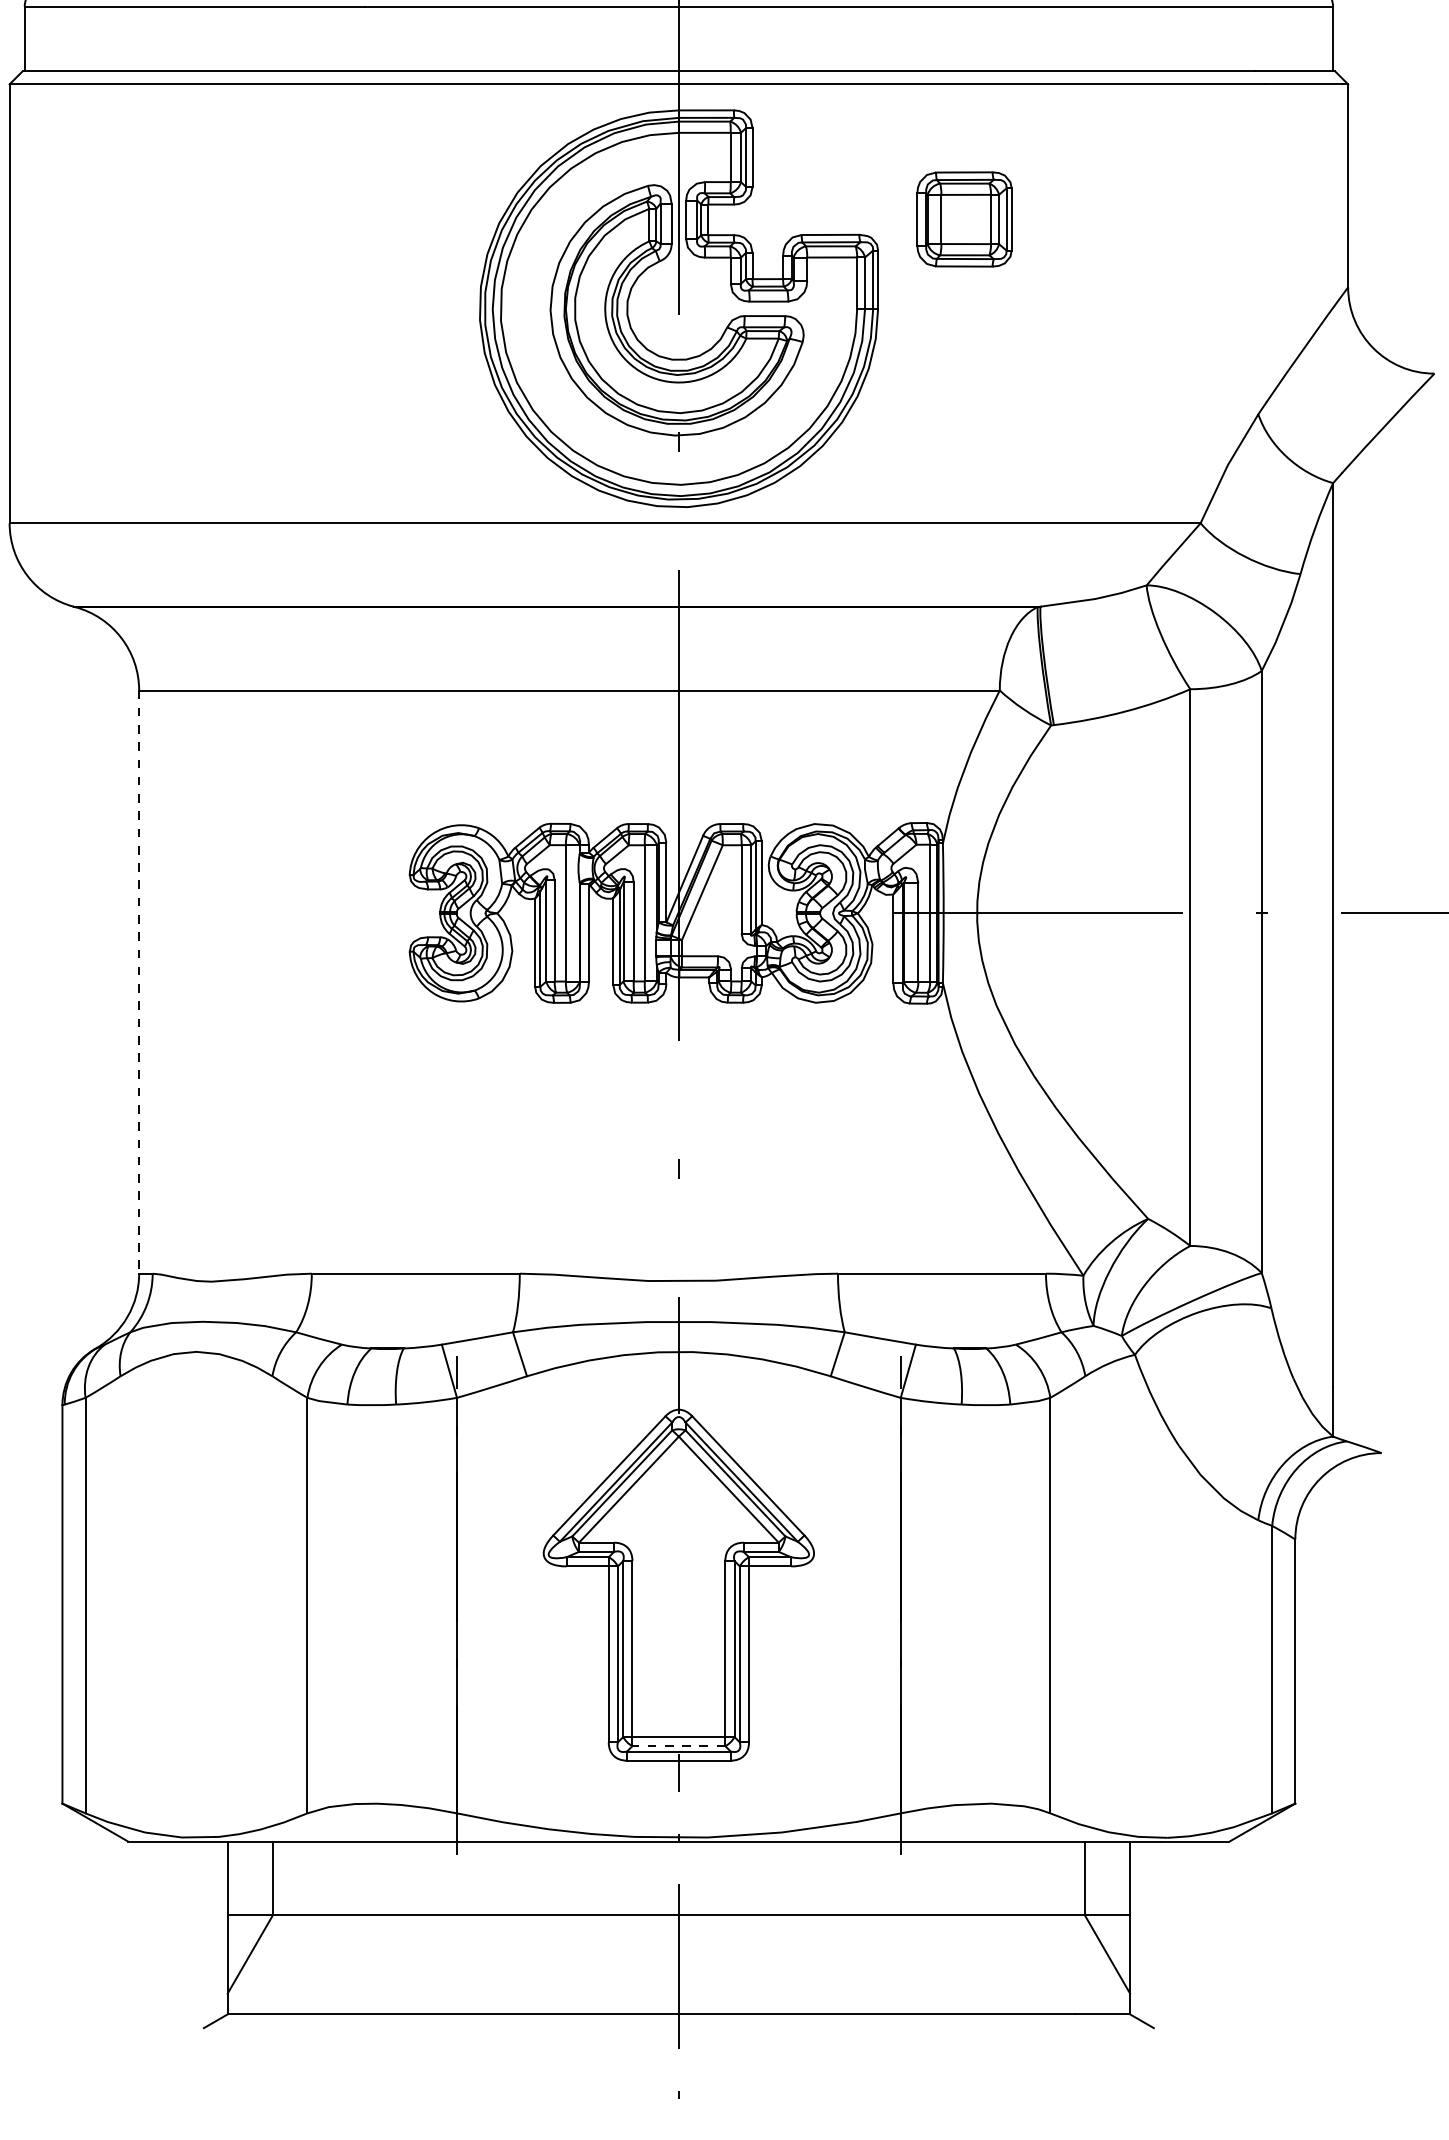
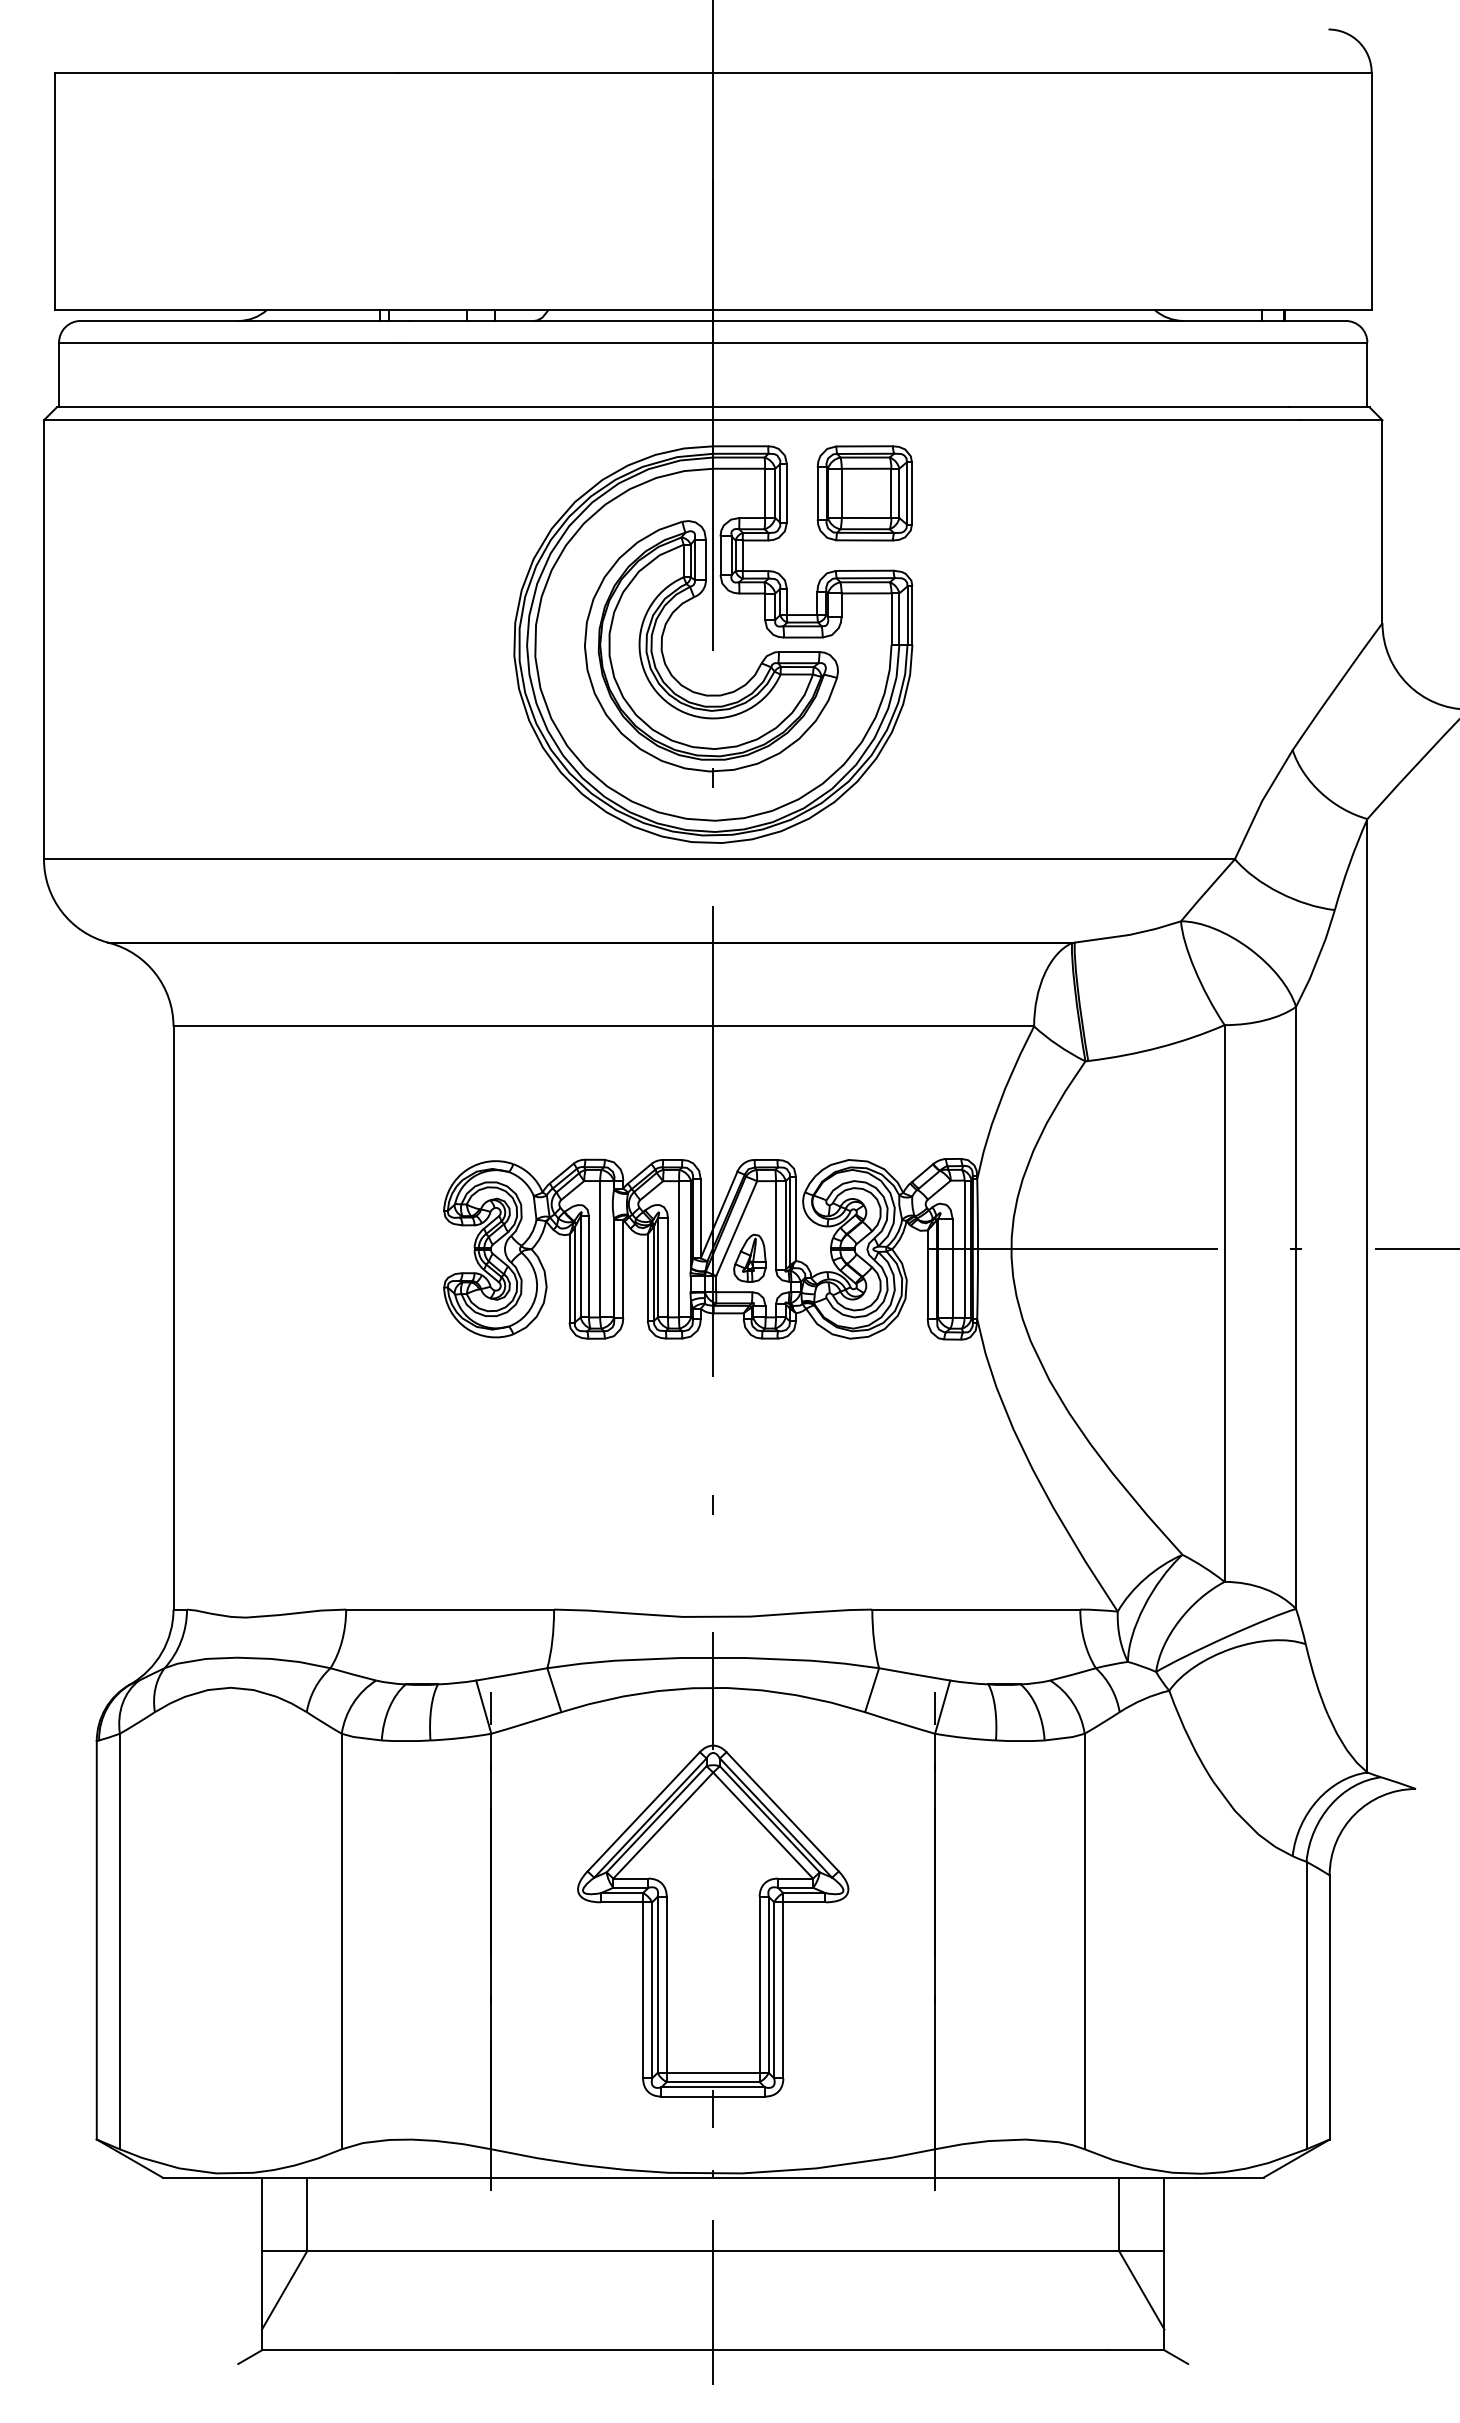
part: (964, 219) -> (864, 493), moved
part: (715, 921) -> (749, 1257), added
line: (139, 982) -> (173, 1318), dashed -> solid
line: (678, 1746) -> (712, 2082), dashed -> solid

